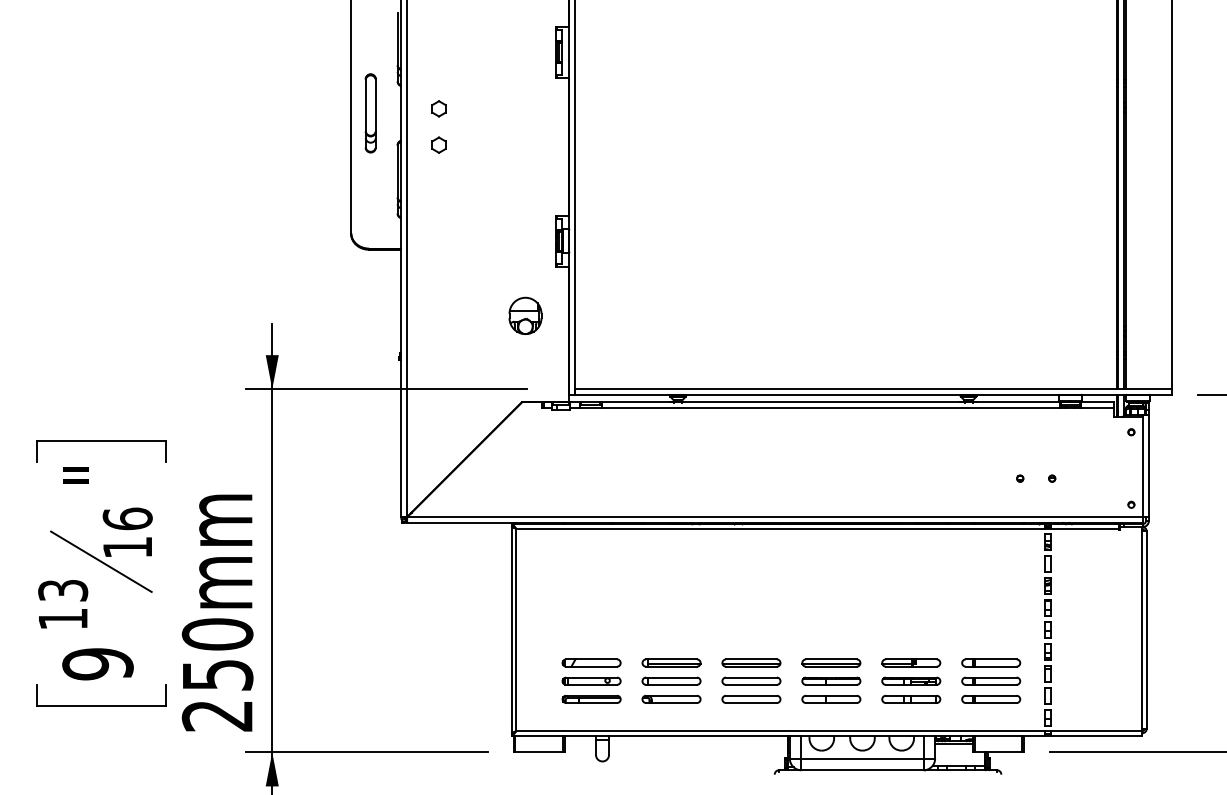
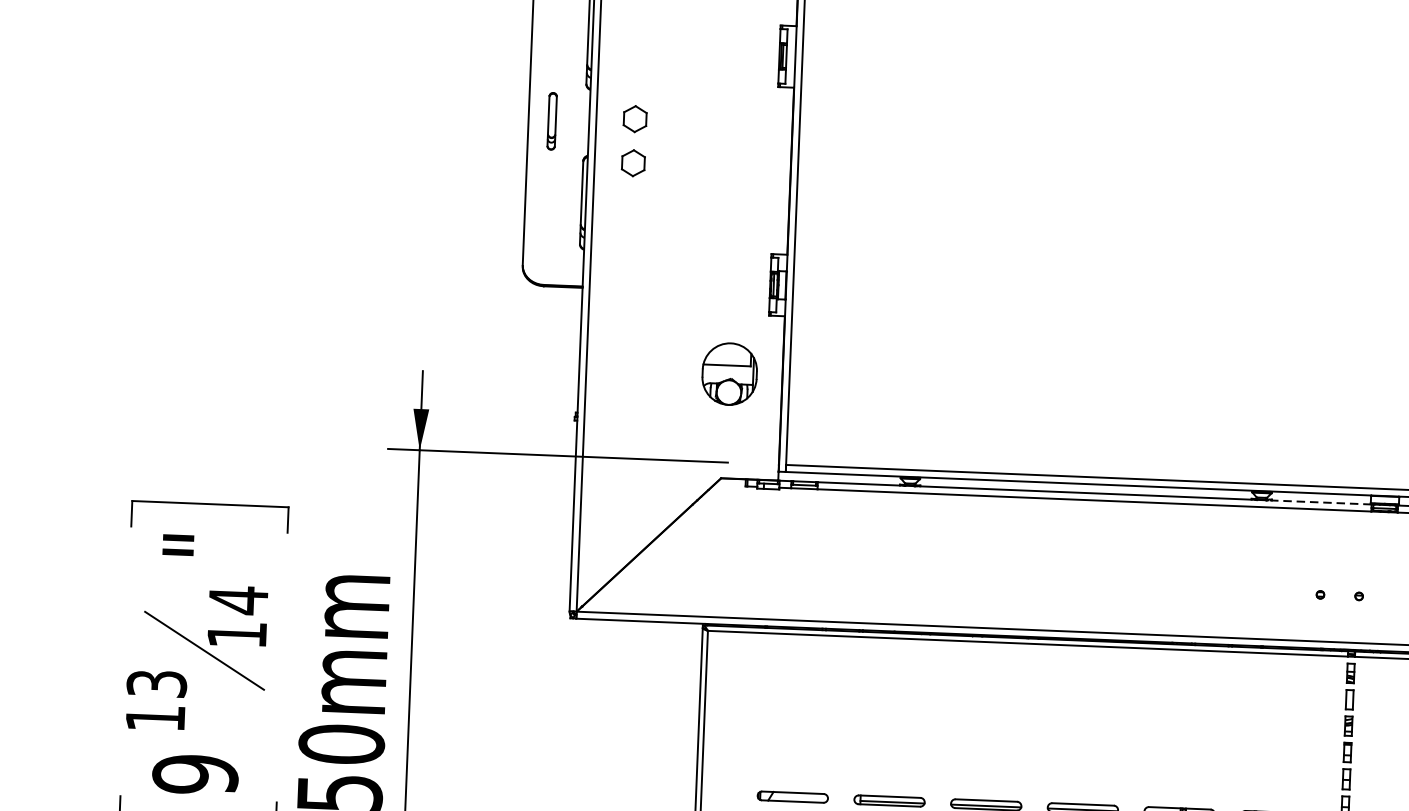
part: (438, 108) -> (634, 118), size x1.4
part: (370, 113) -> (551, 121), size x0.6
part: (438, 144) -> (632, 162), size x1.4
part: (525, 315) -> (729, 373), size x1.4
line: (1016, 402) -> (1319, 502), solid -> dashed
text: (127, 519) -> (238, 600), 16 -> 14

